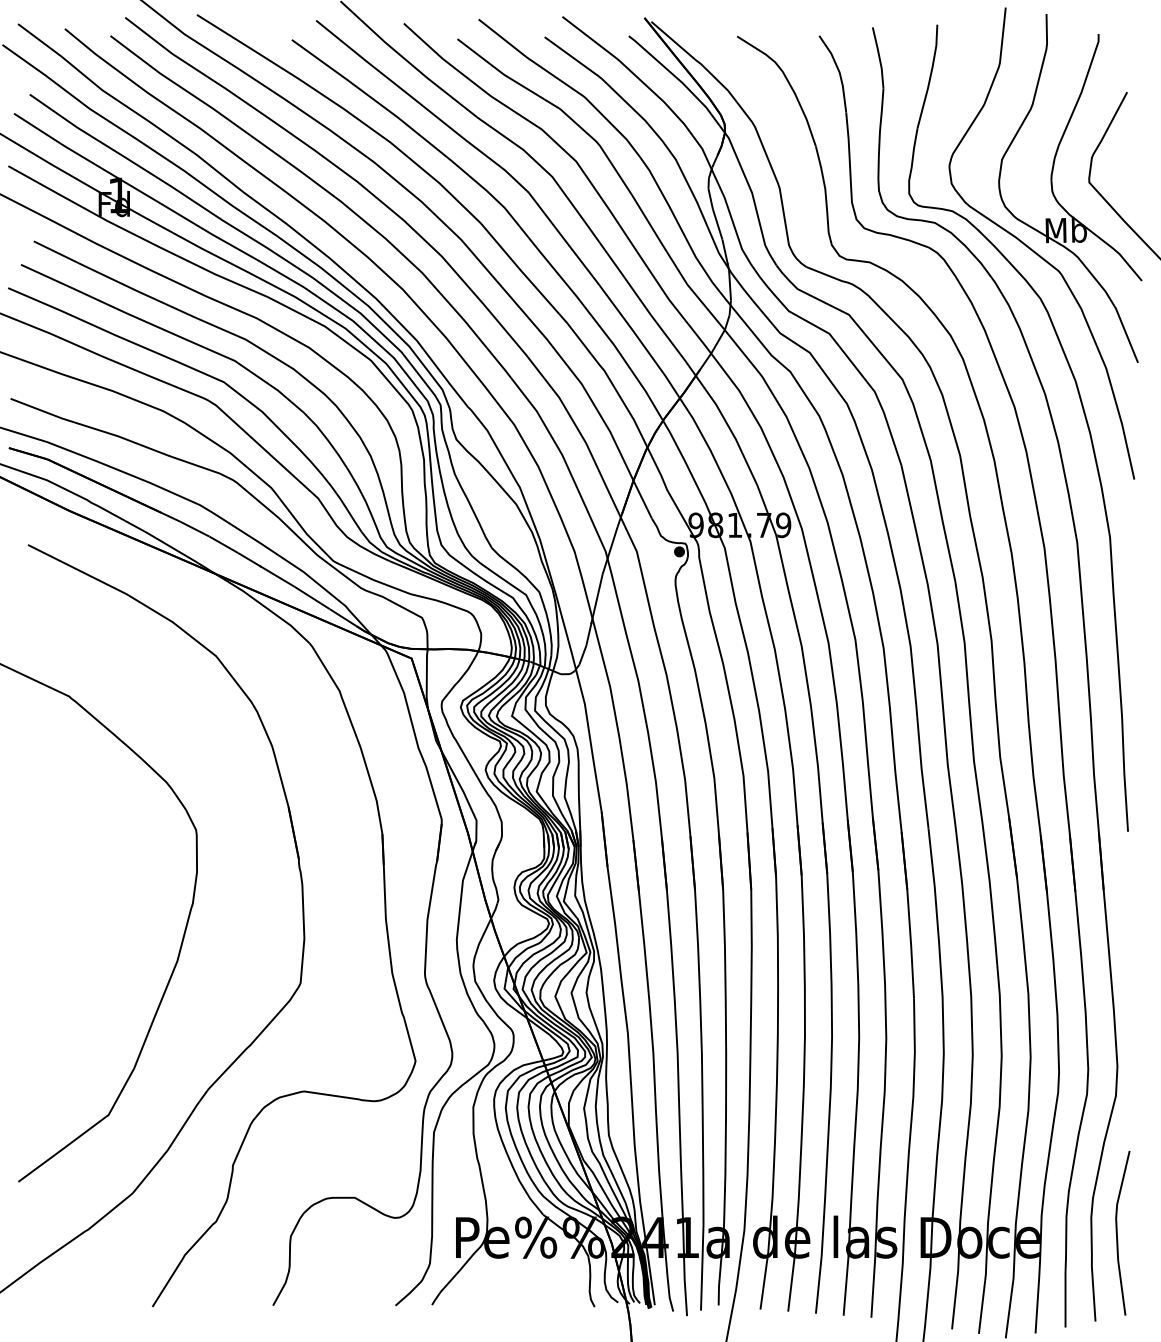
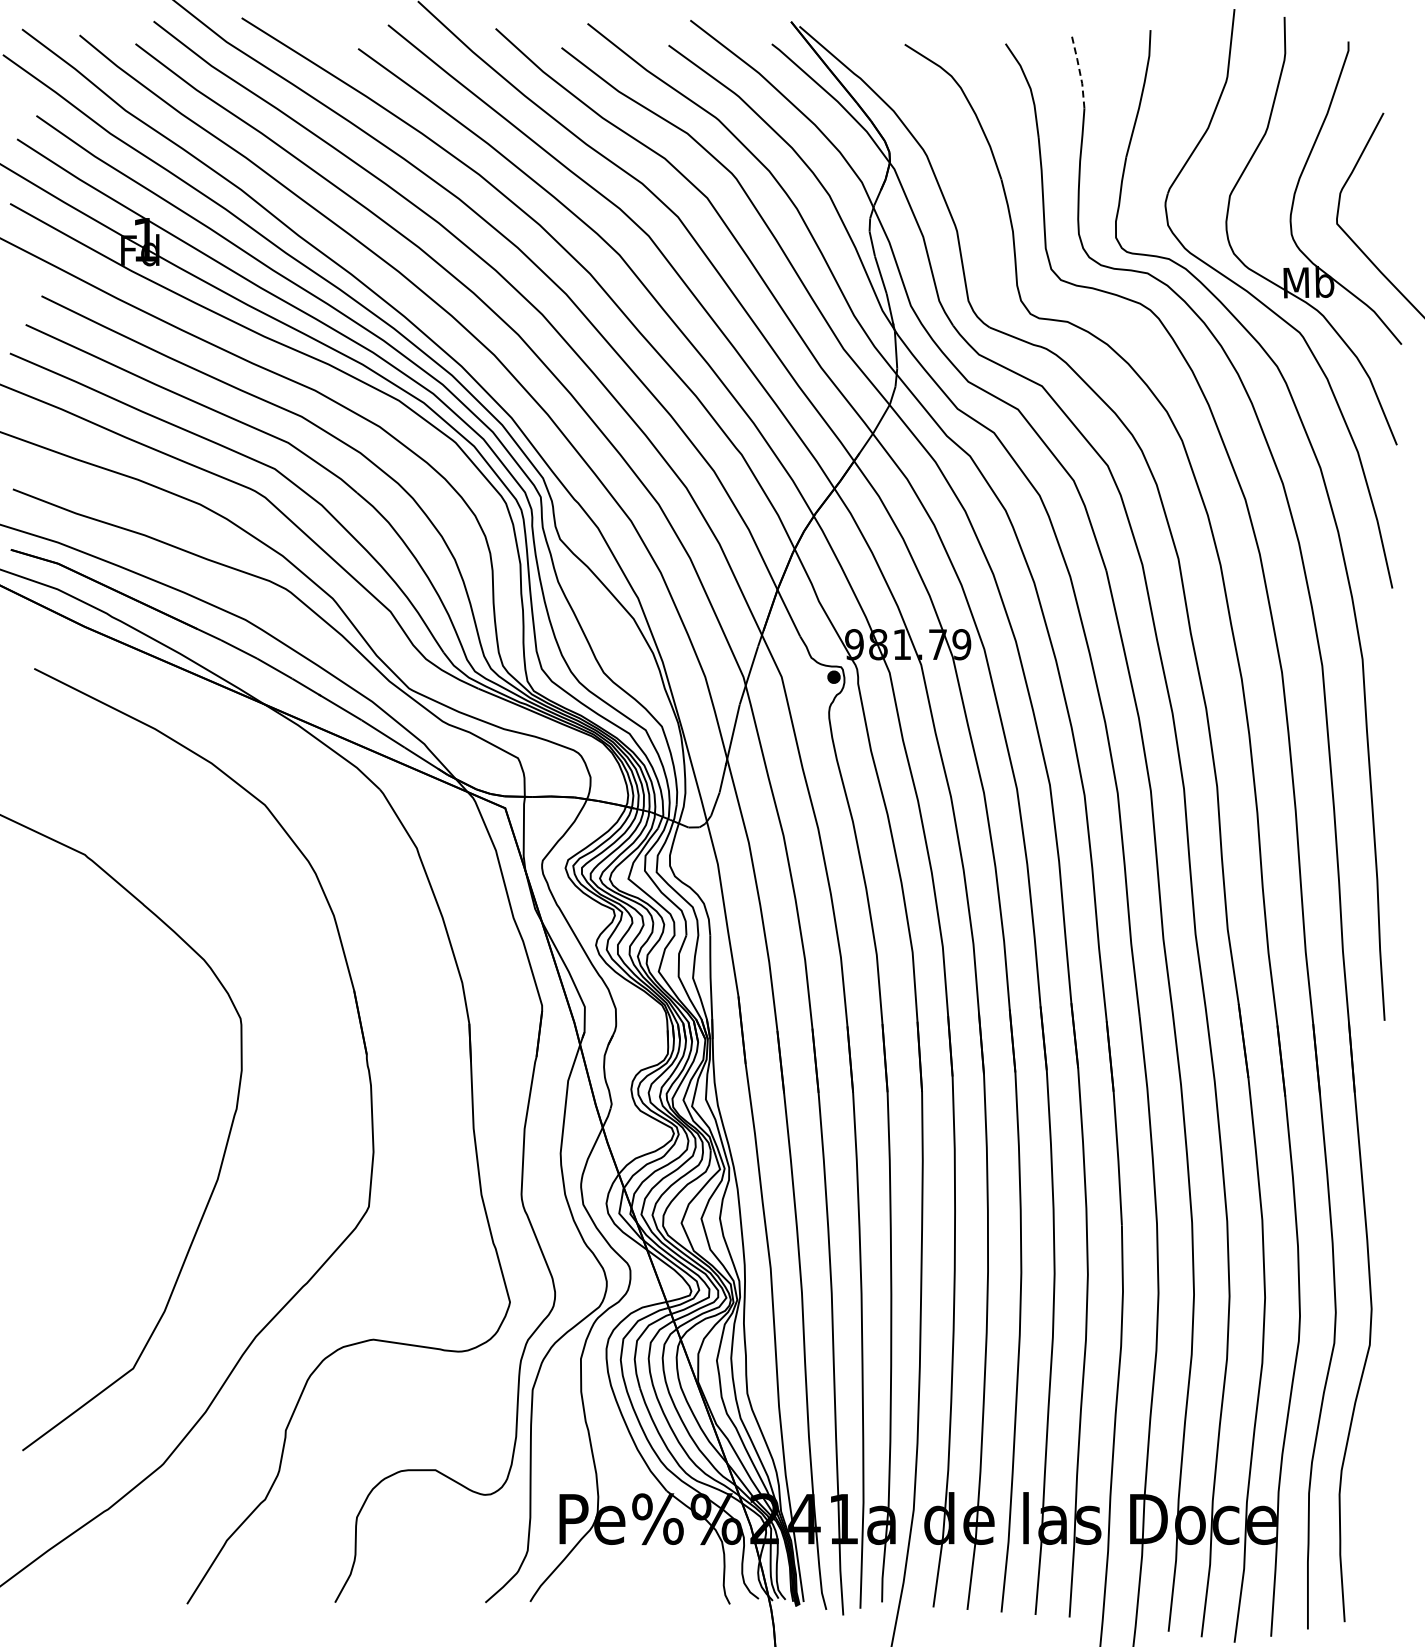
line: (879, 57) -> (1079, 70), solid -> dashed
curve: (1117, 1233) -> (1371, 1513), removed

